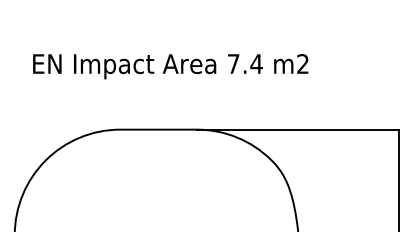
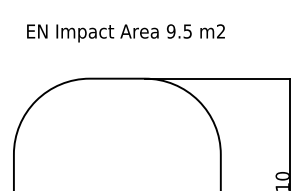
text: (245, 64) -> (179, 31), 7.4 -> 9.5

